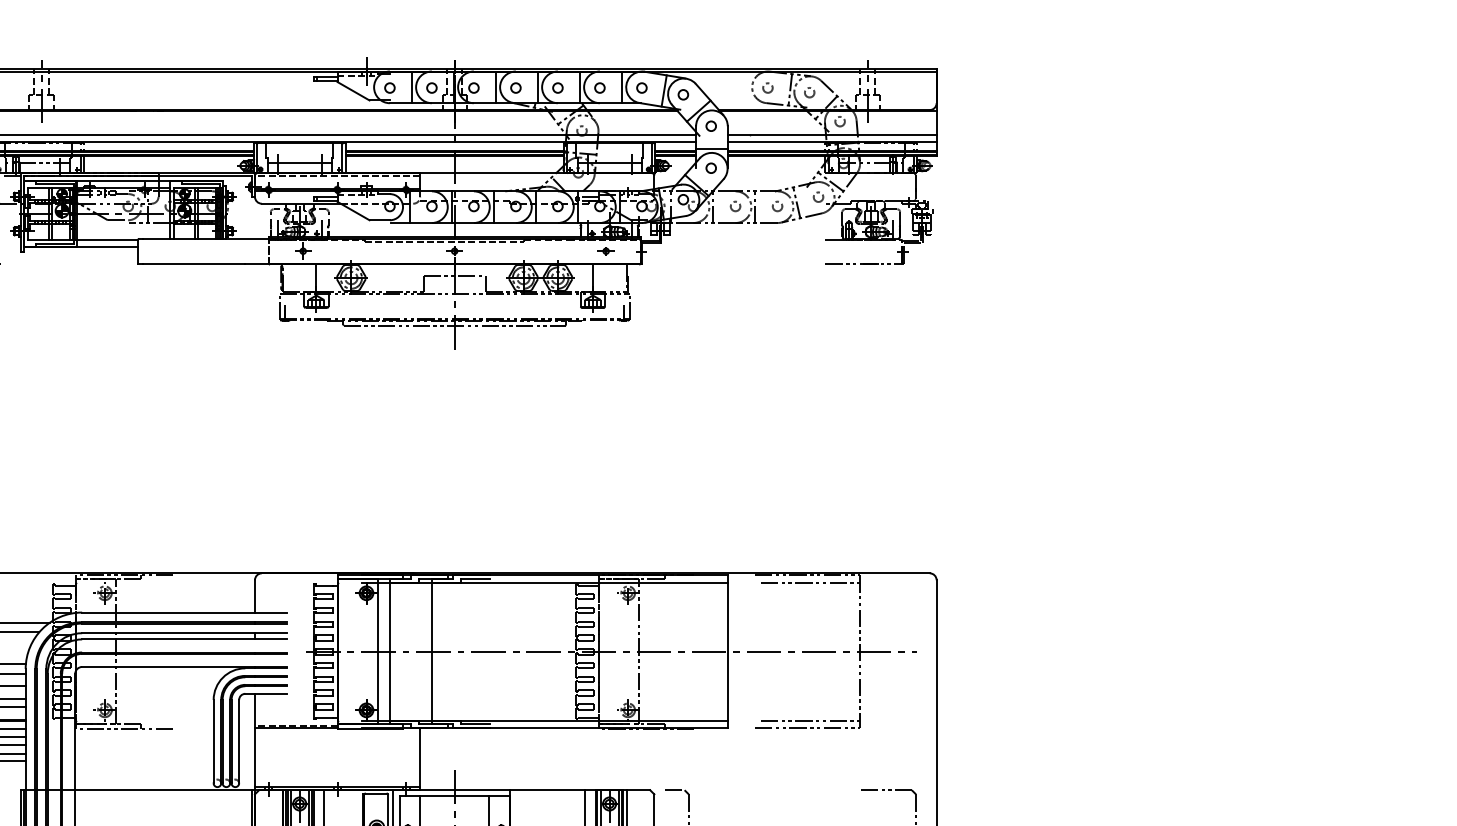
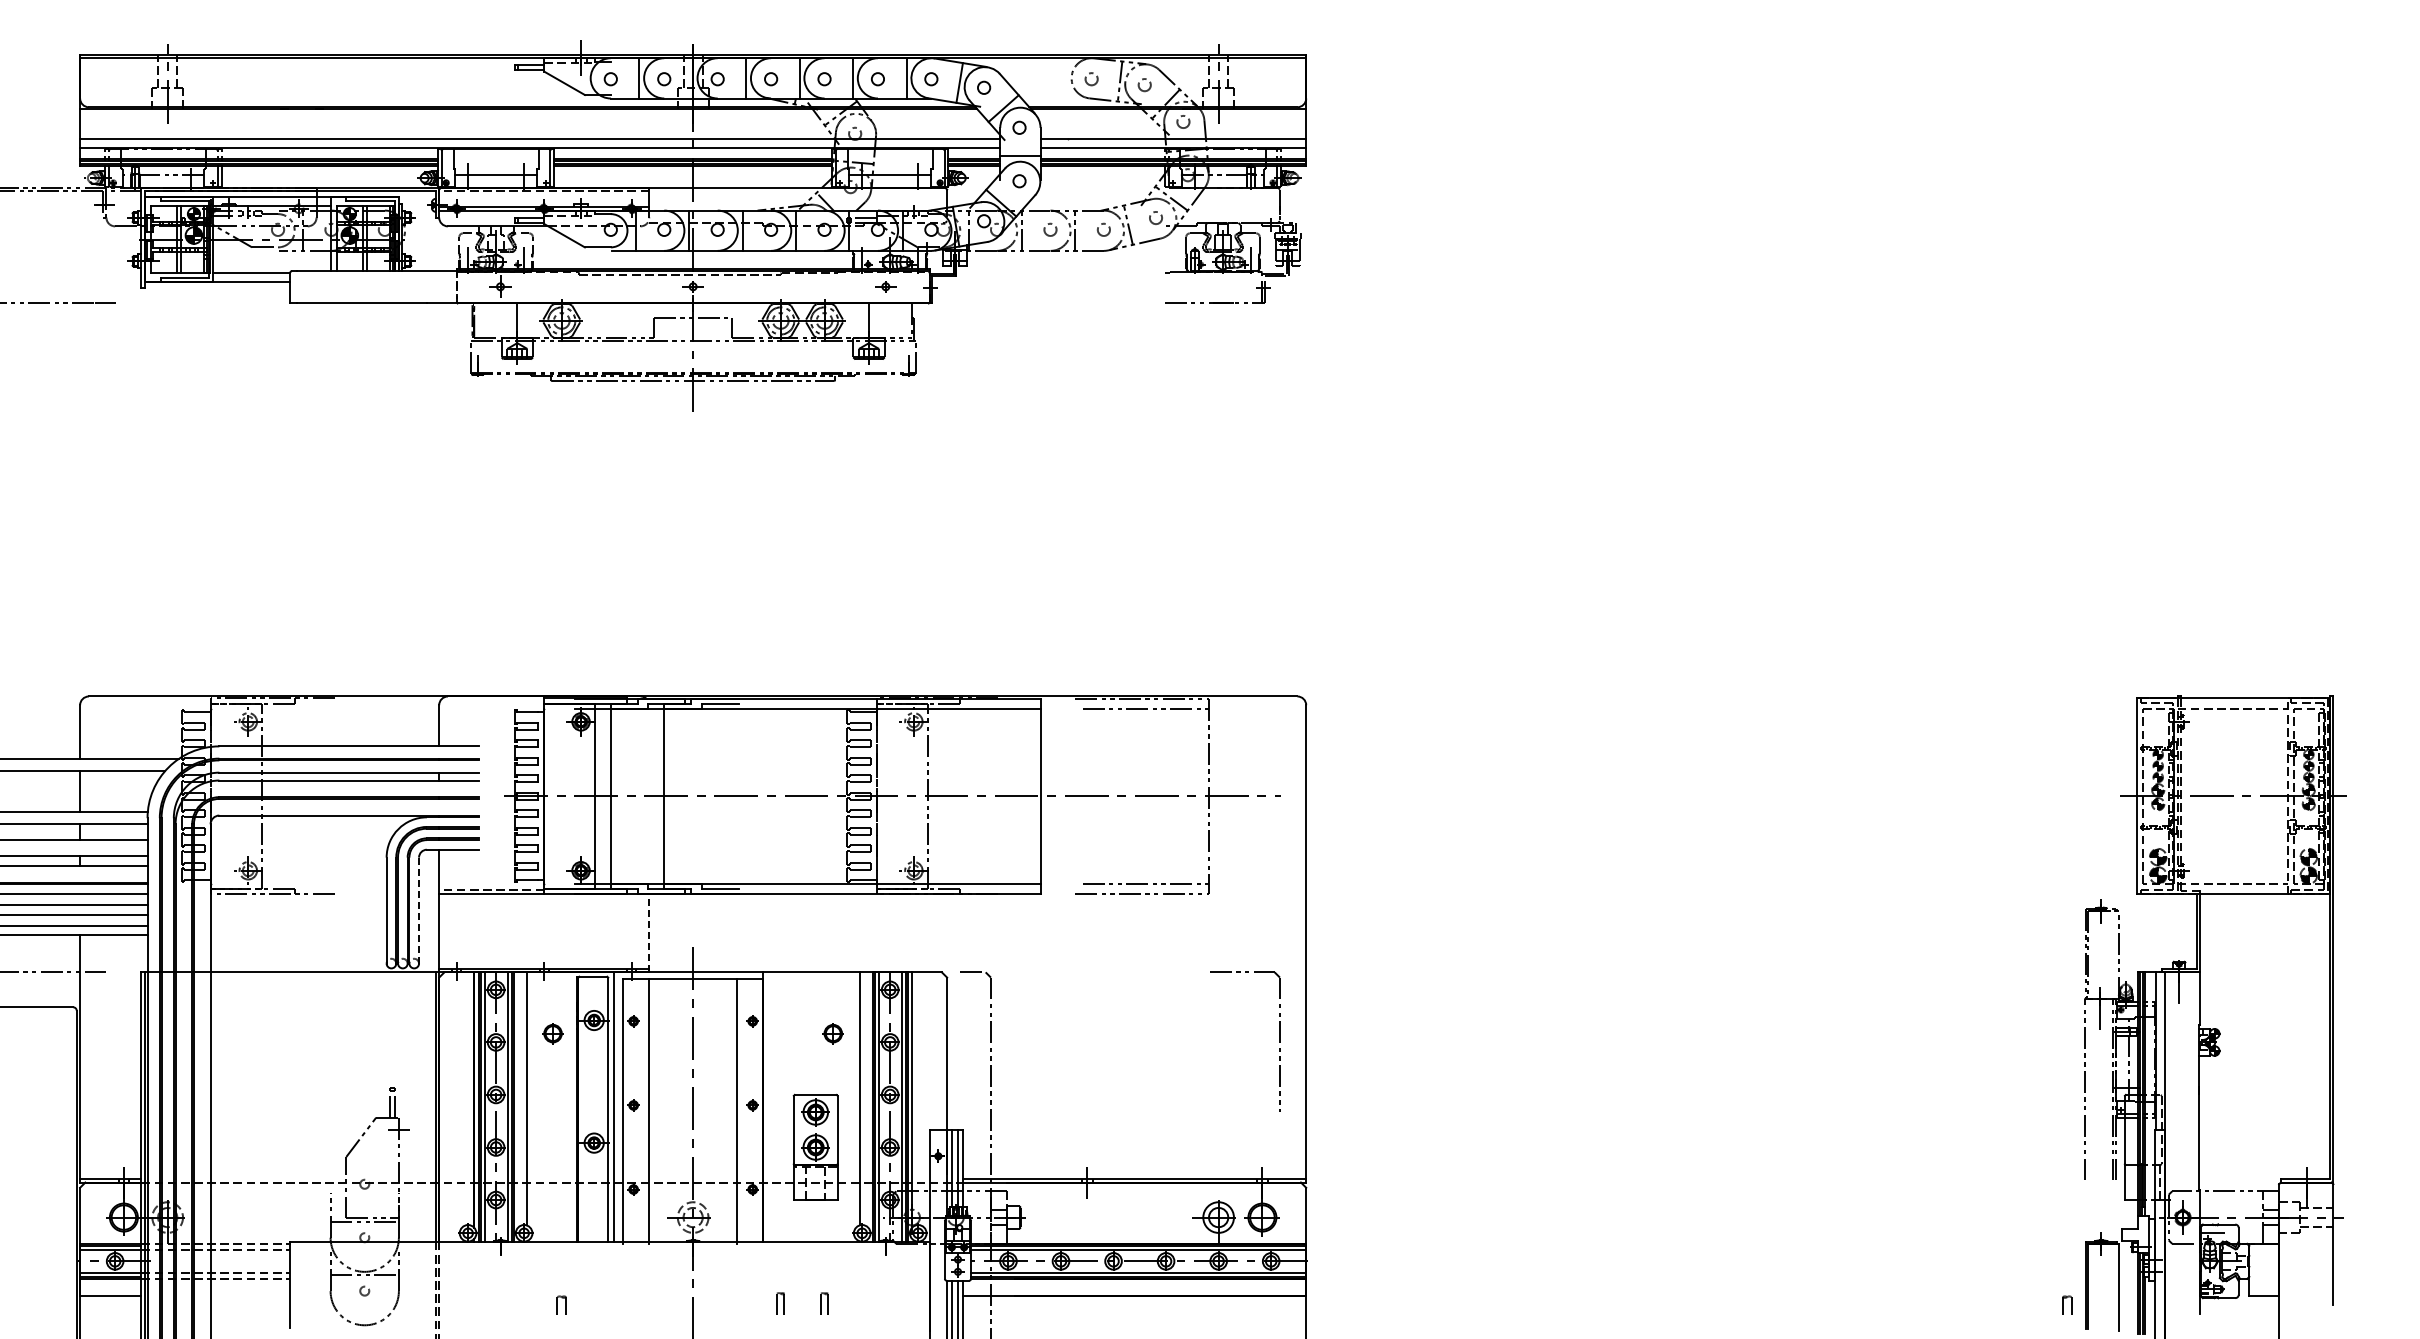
line: (239, 741) -> (419, 910), solid -> dashed
line: (420, 759) -> (649, 933), solid -> dashed

